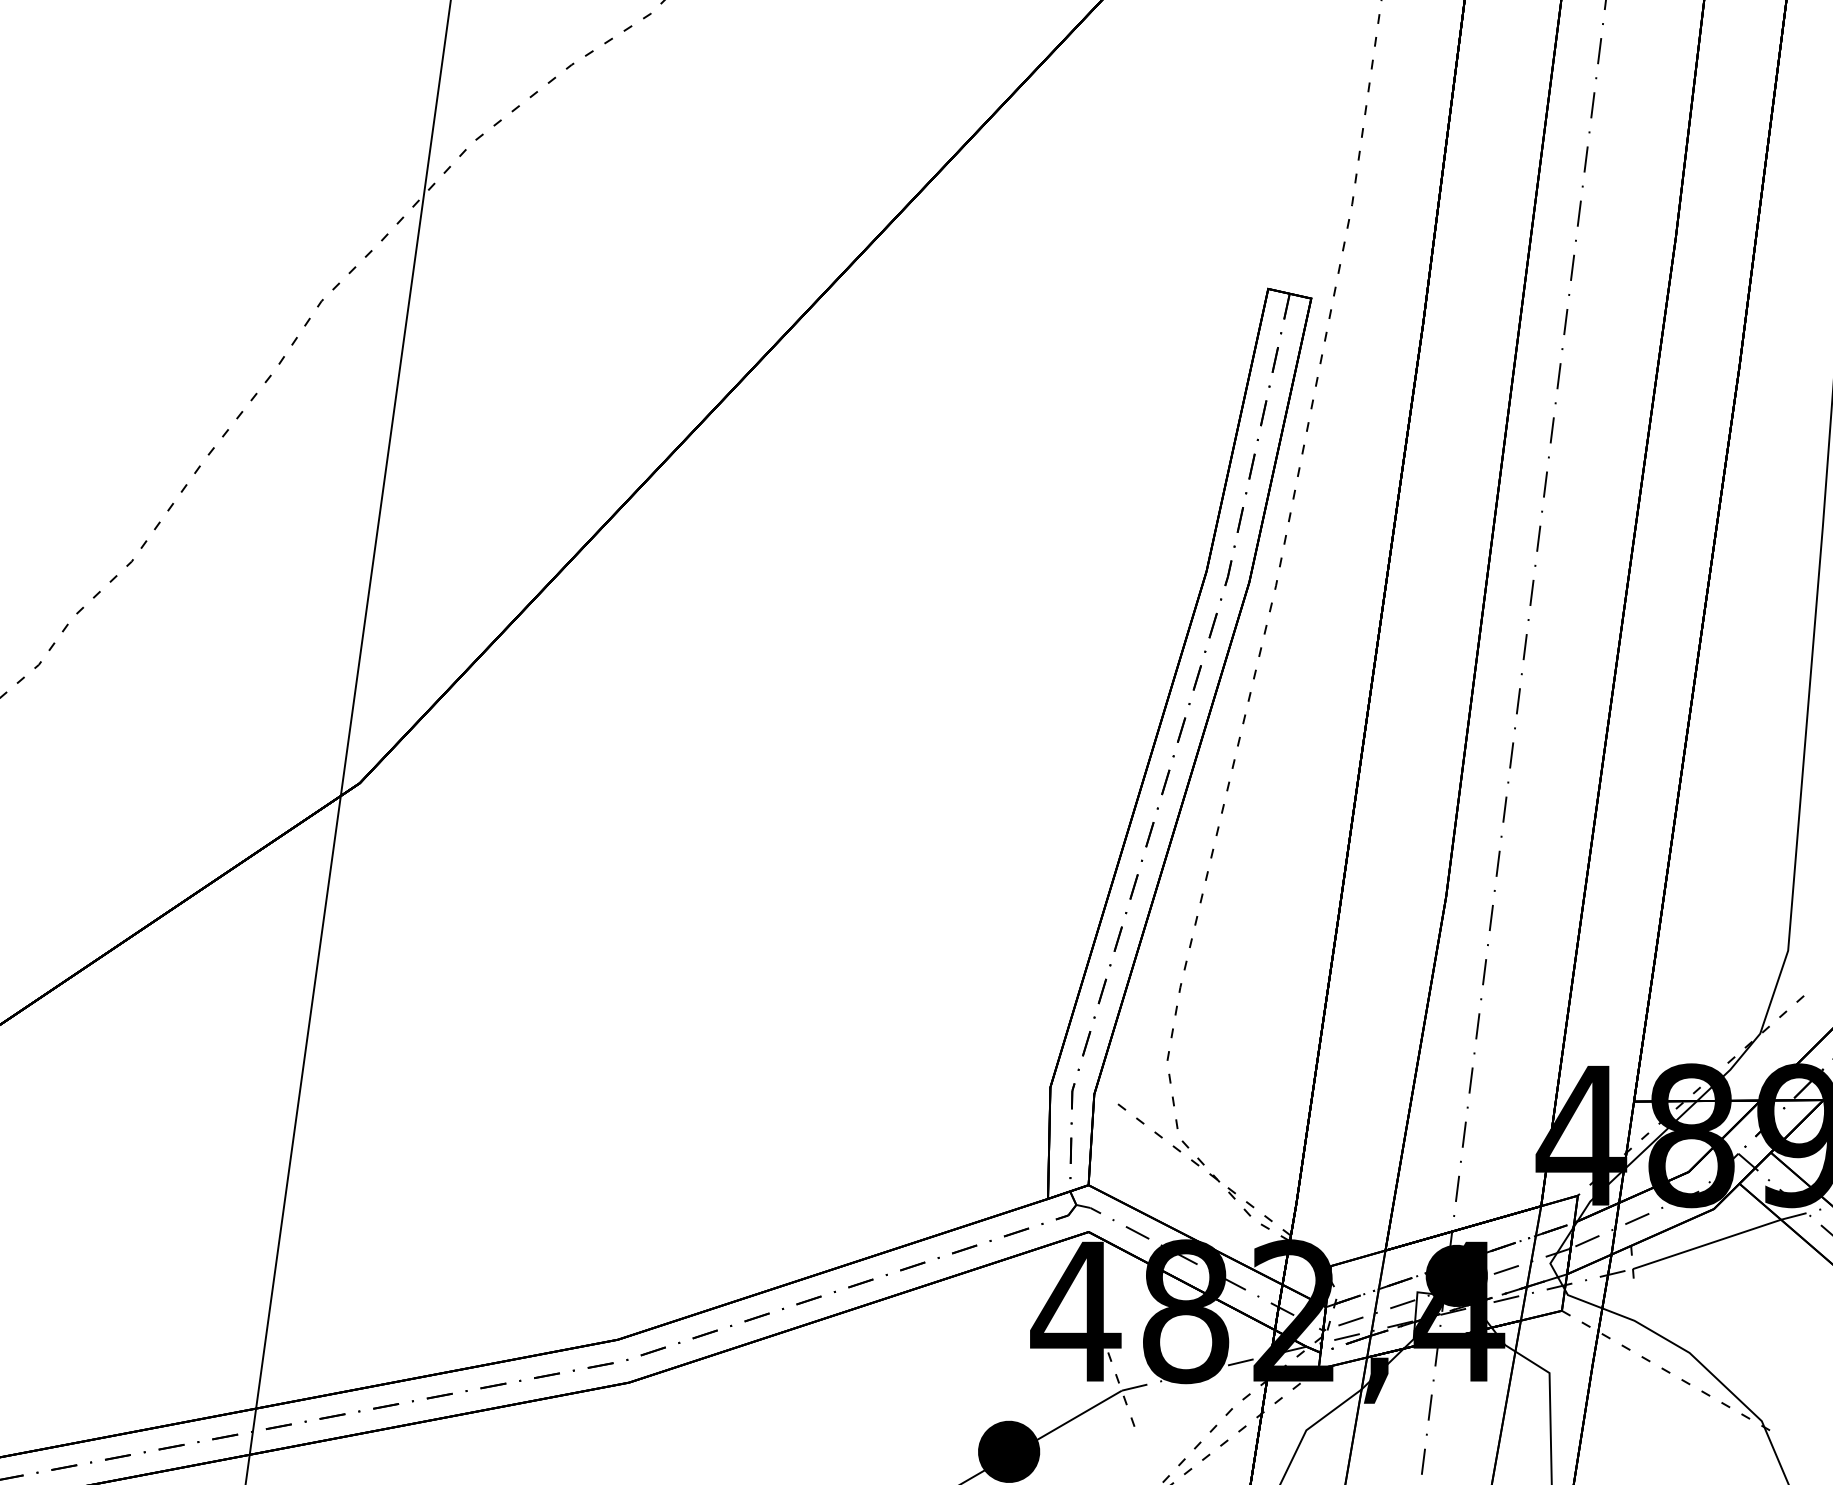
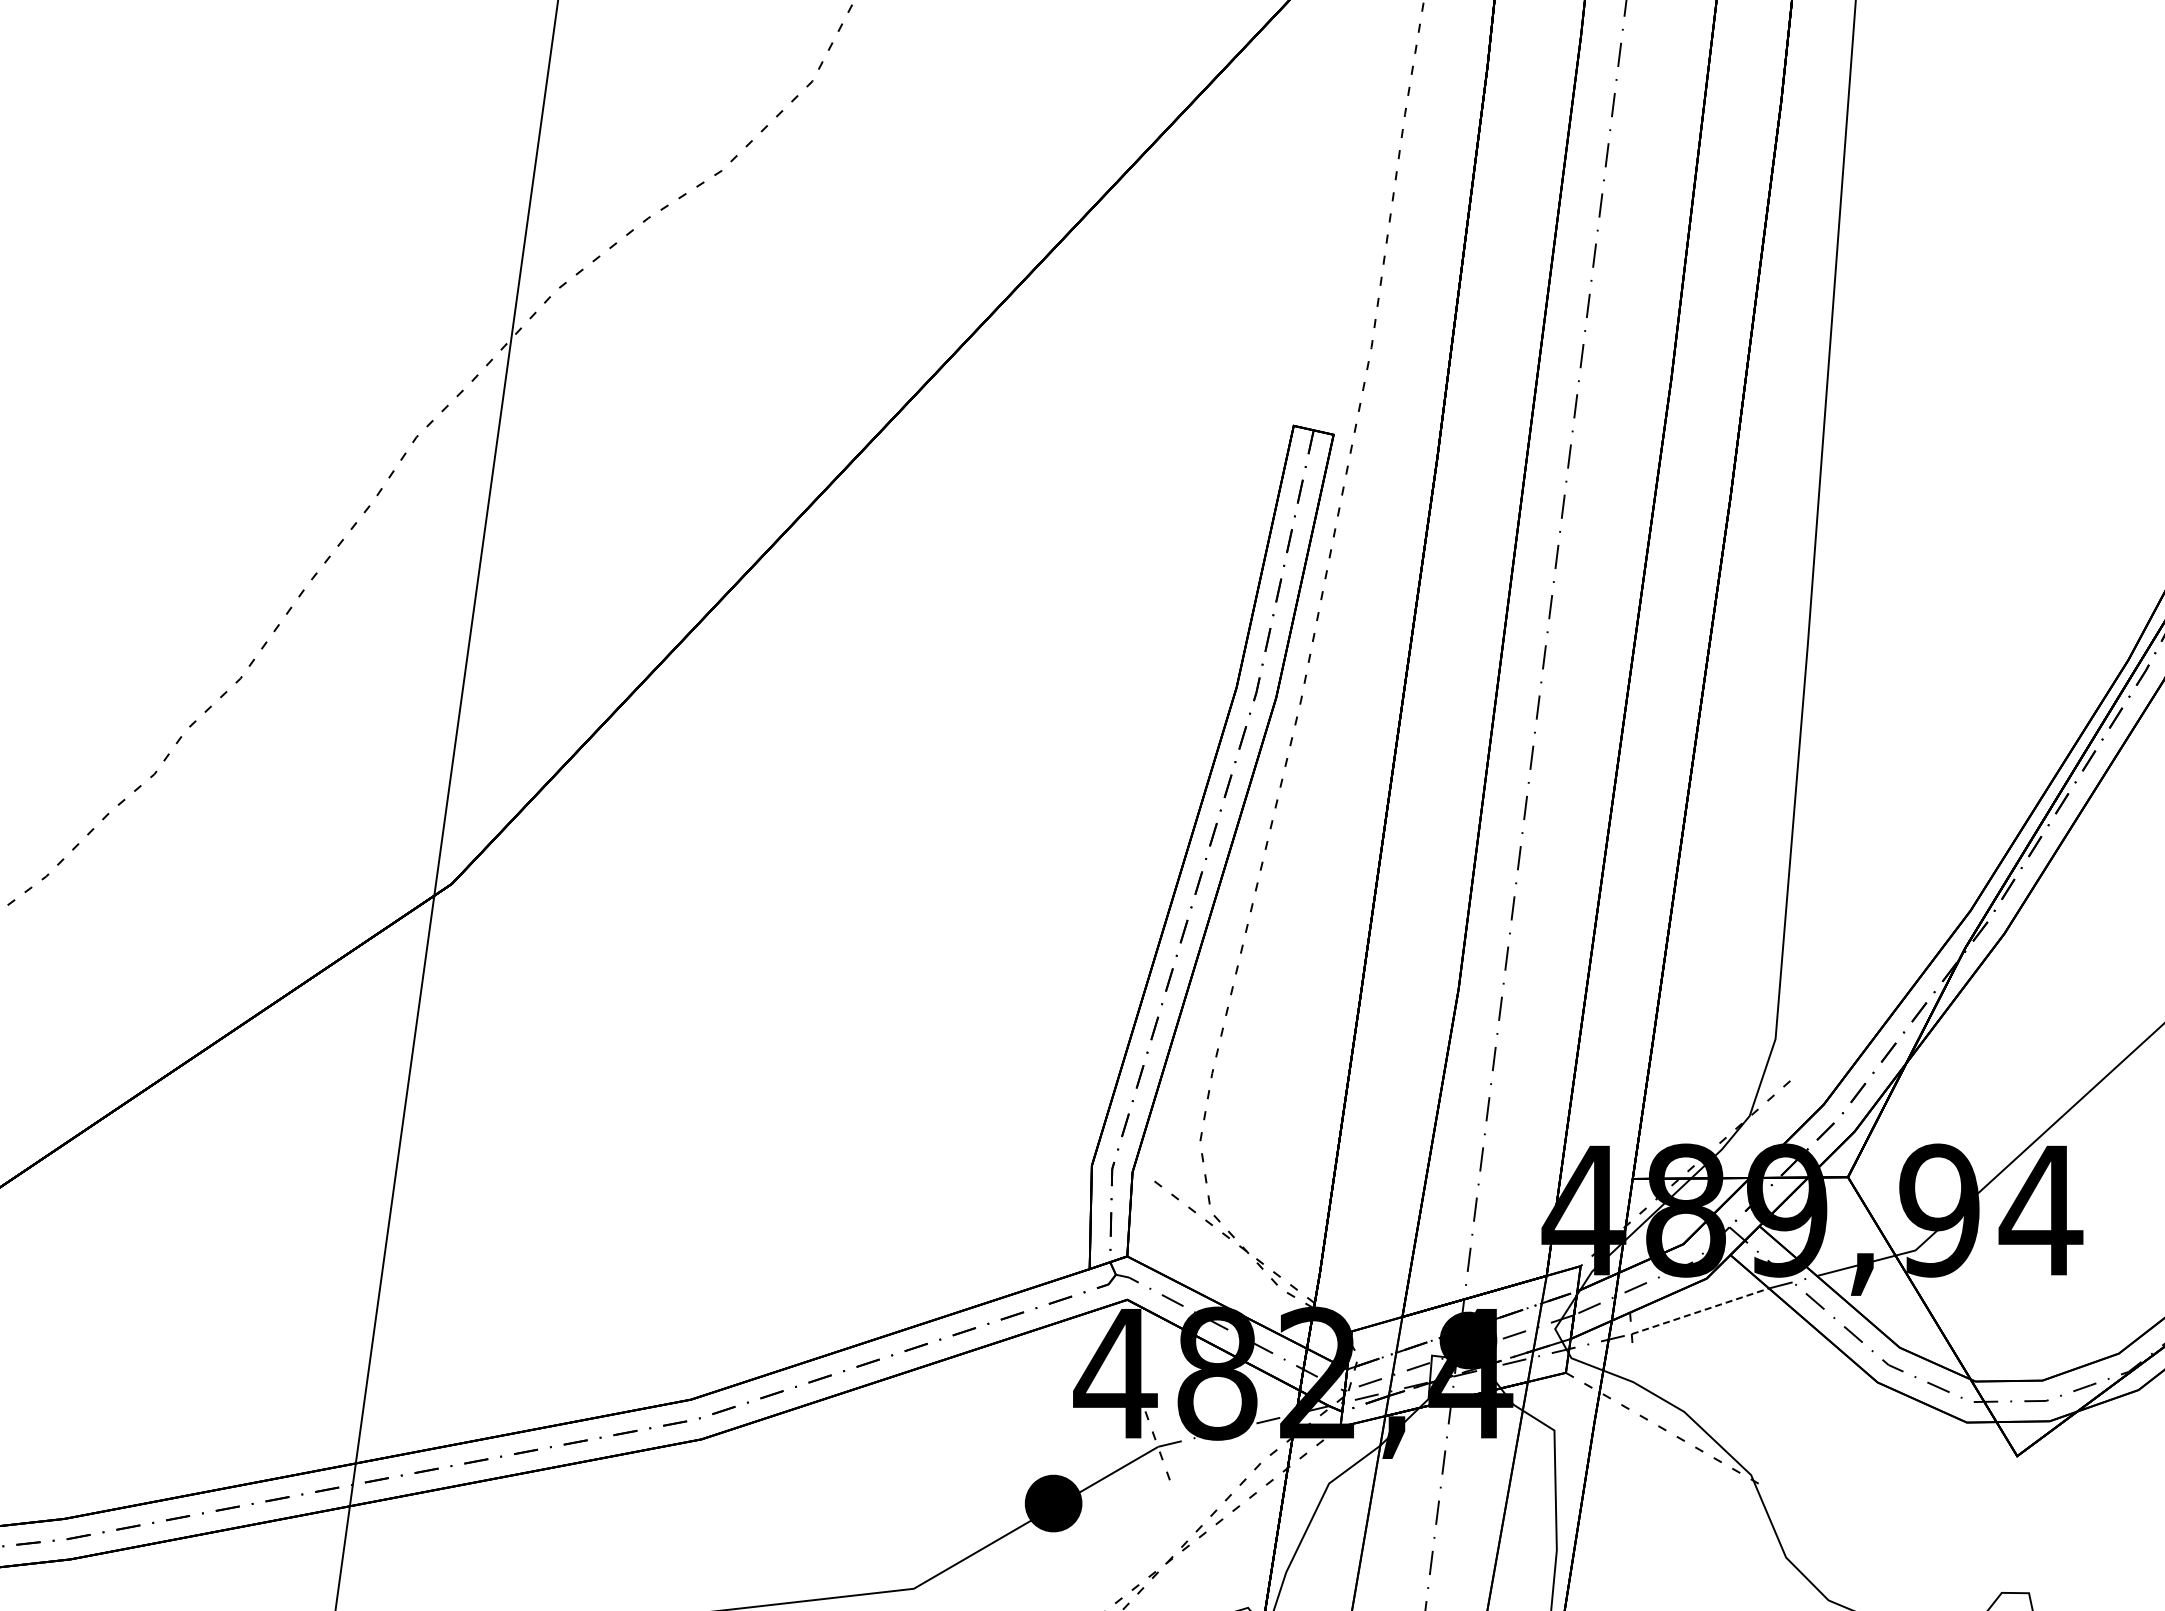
line: (1707, 1244) -> (1700, 1311), solid -> dashed

